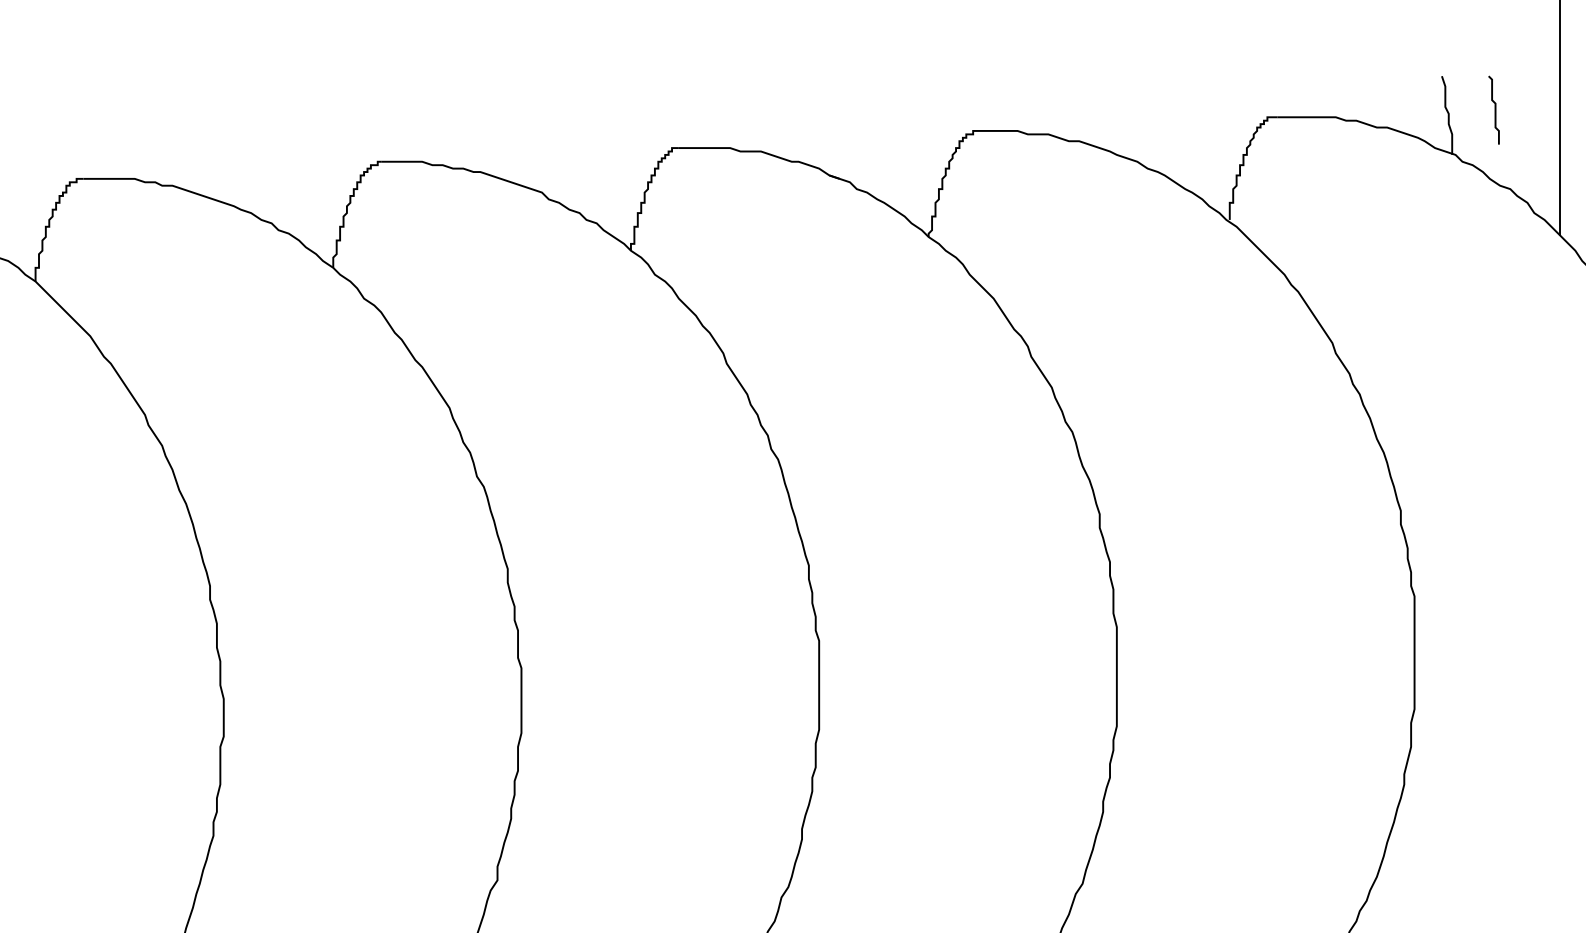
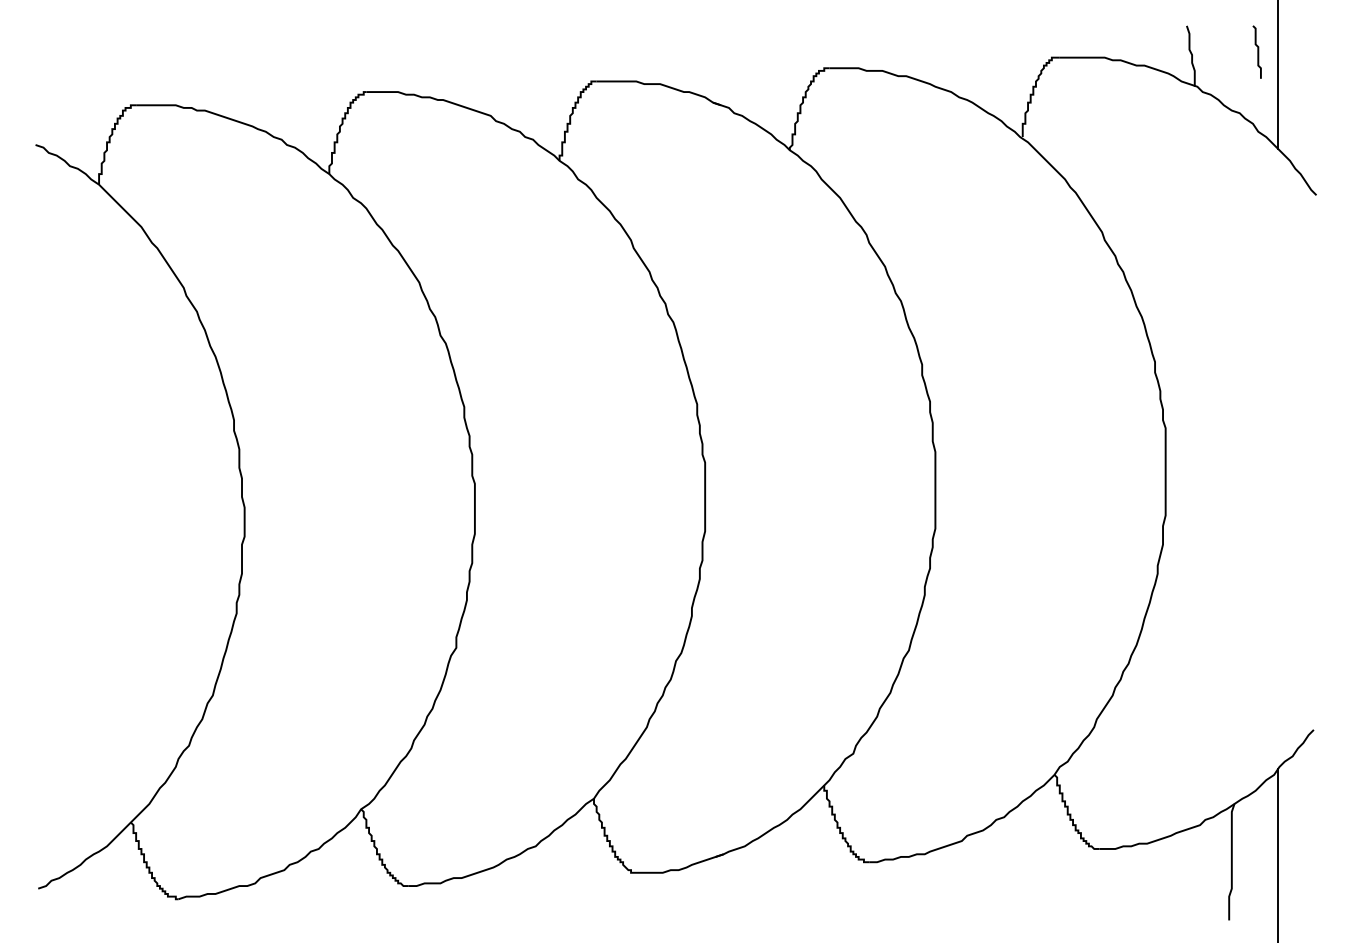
curve: (1494, 109) -> (1257, 51), moved

